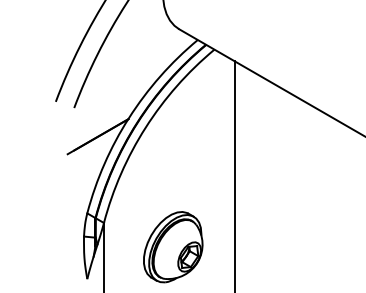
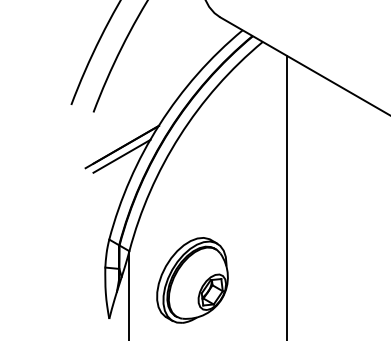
line: (97, 144) -> (121, 156), added
part: (173, 247) -> (192, 280), moved

